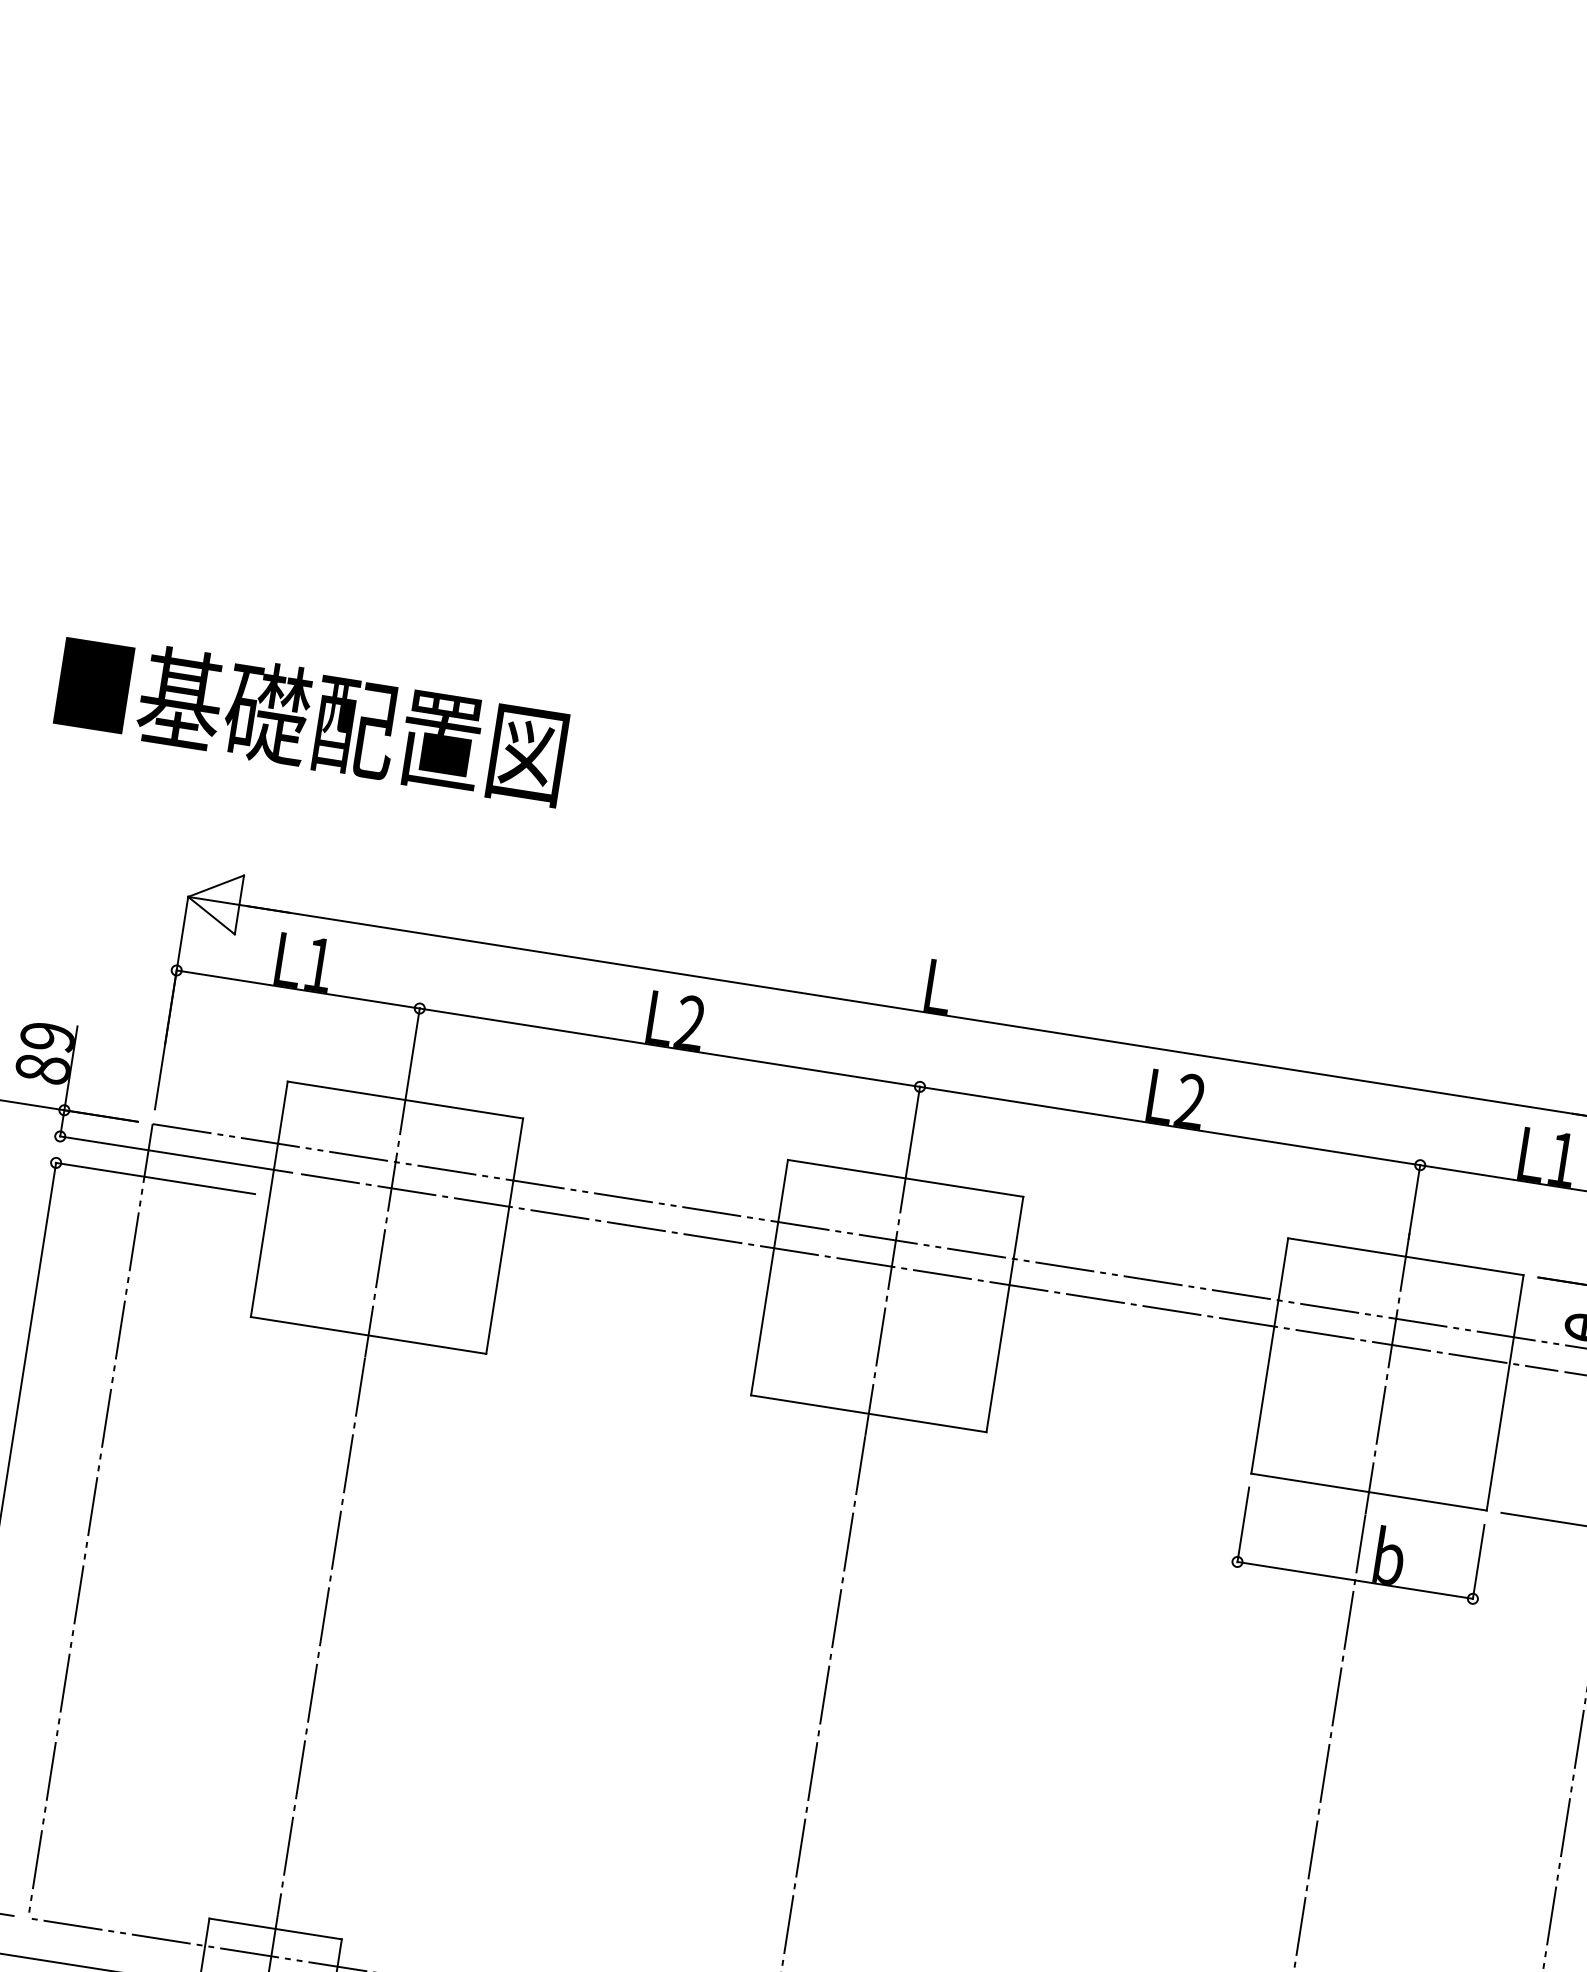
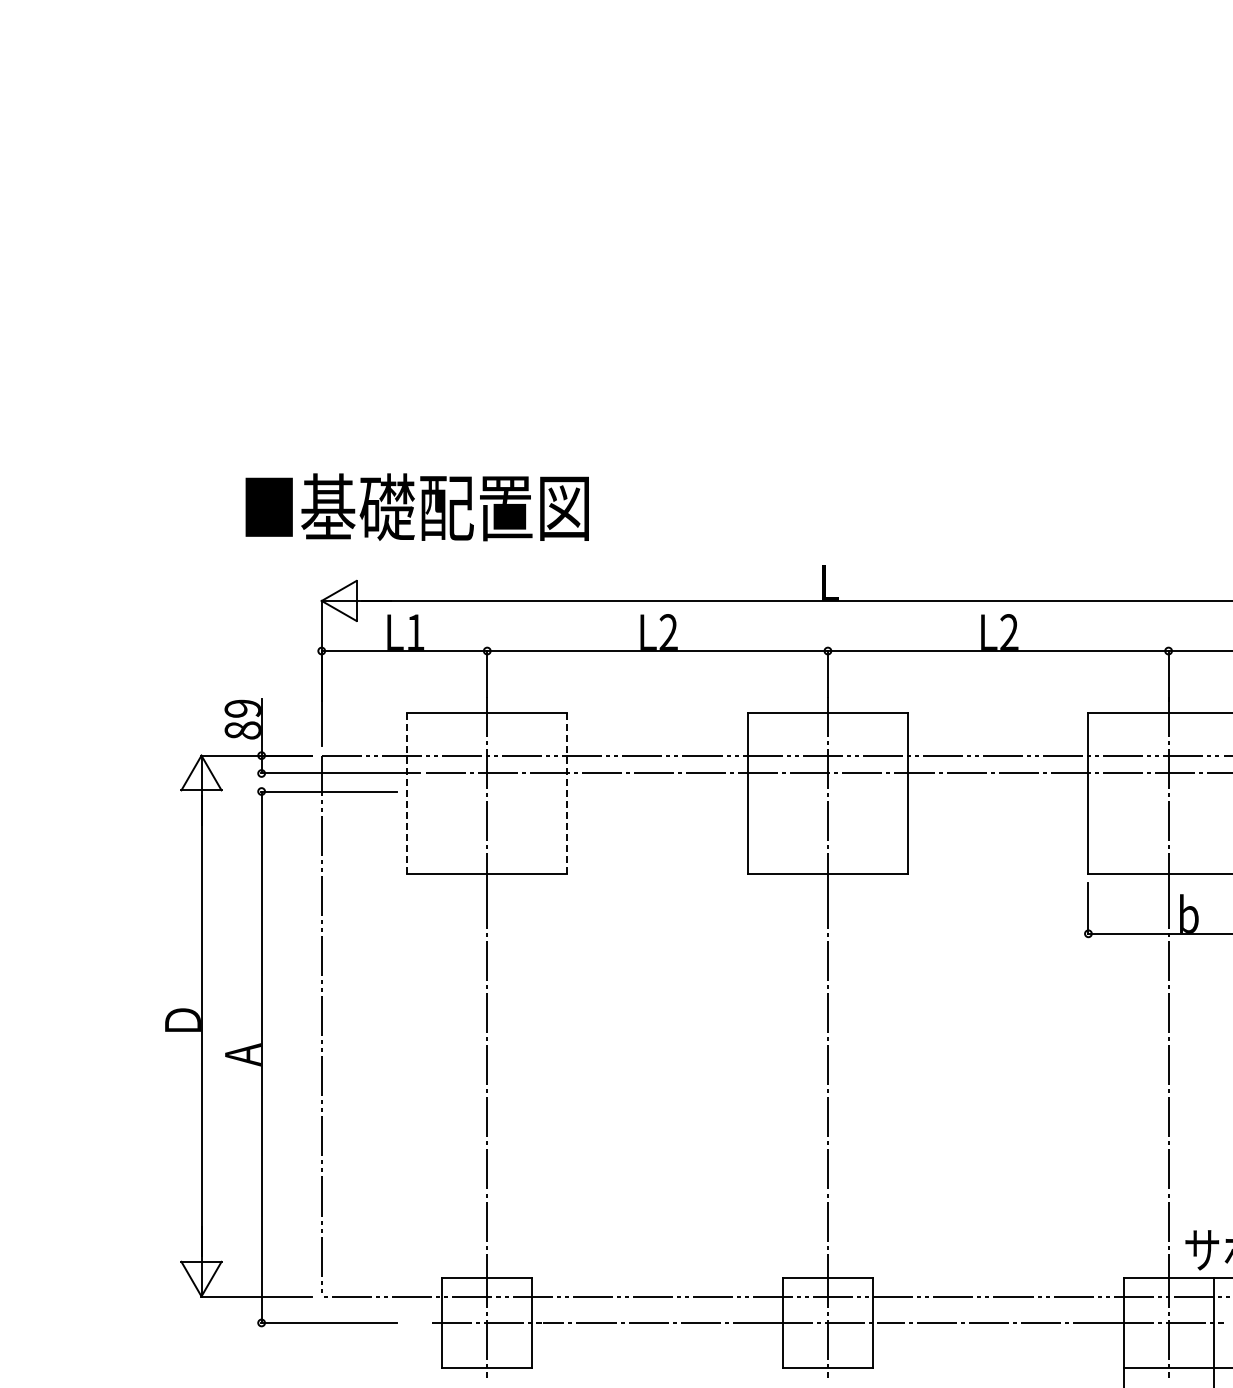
text: (310, 719) -> (416, 507), moved
line: (269, 1200) -> (407, 794), solid -> dashed
line: (504, 1236) -> (567, 793), solid -> dashed

